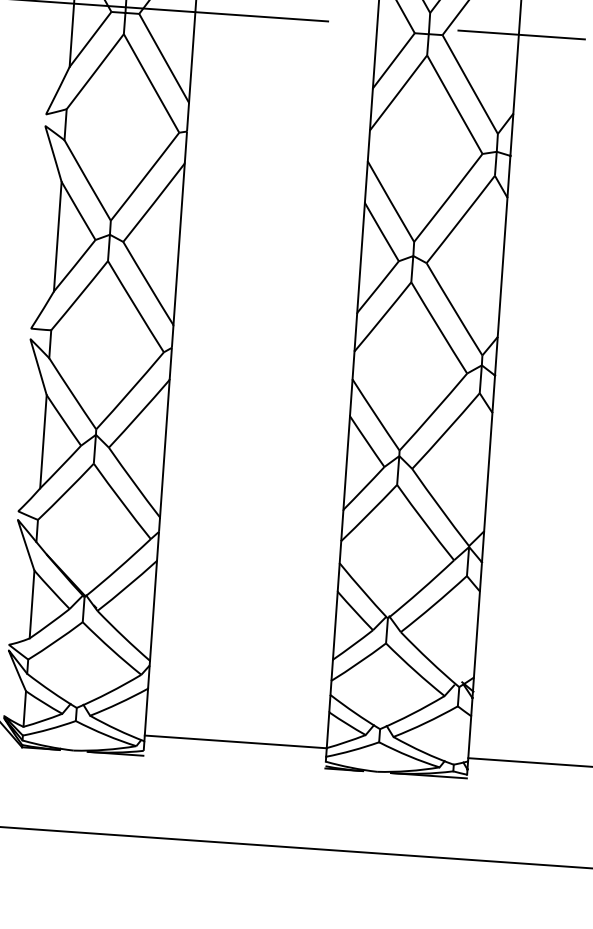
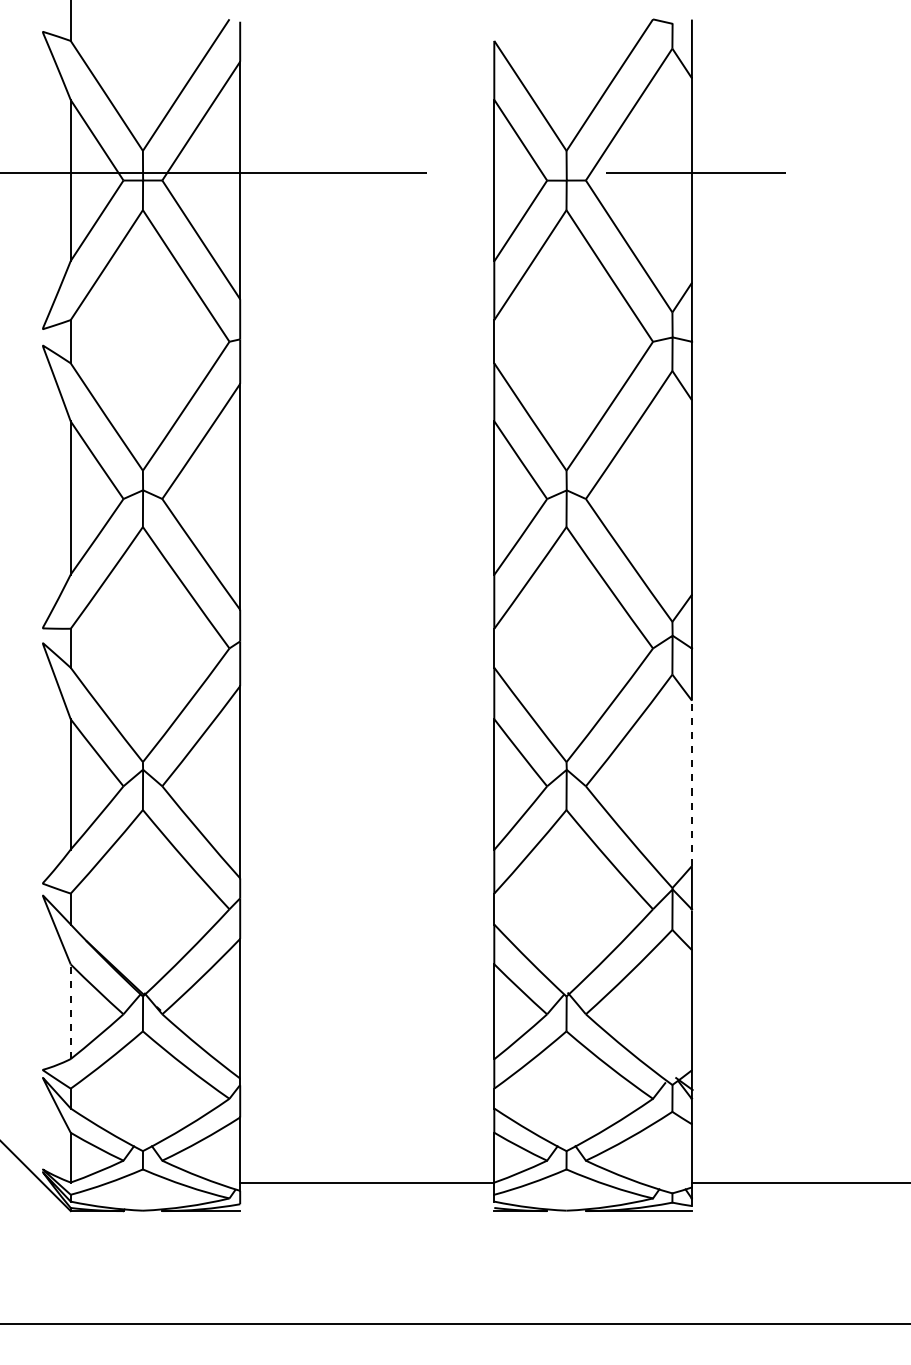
line: (487, 472) -> (691, 783), solid -> dashed
line: (31, 604) -> (70, 1011), solid -> dashed

